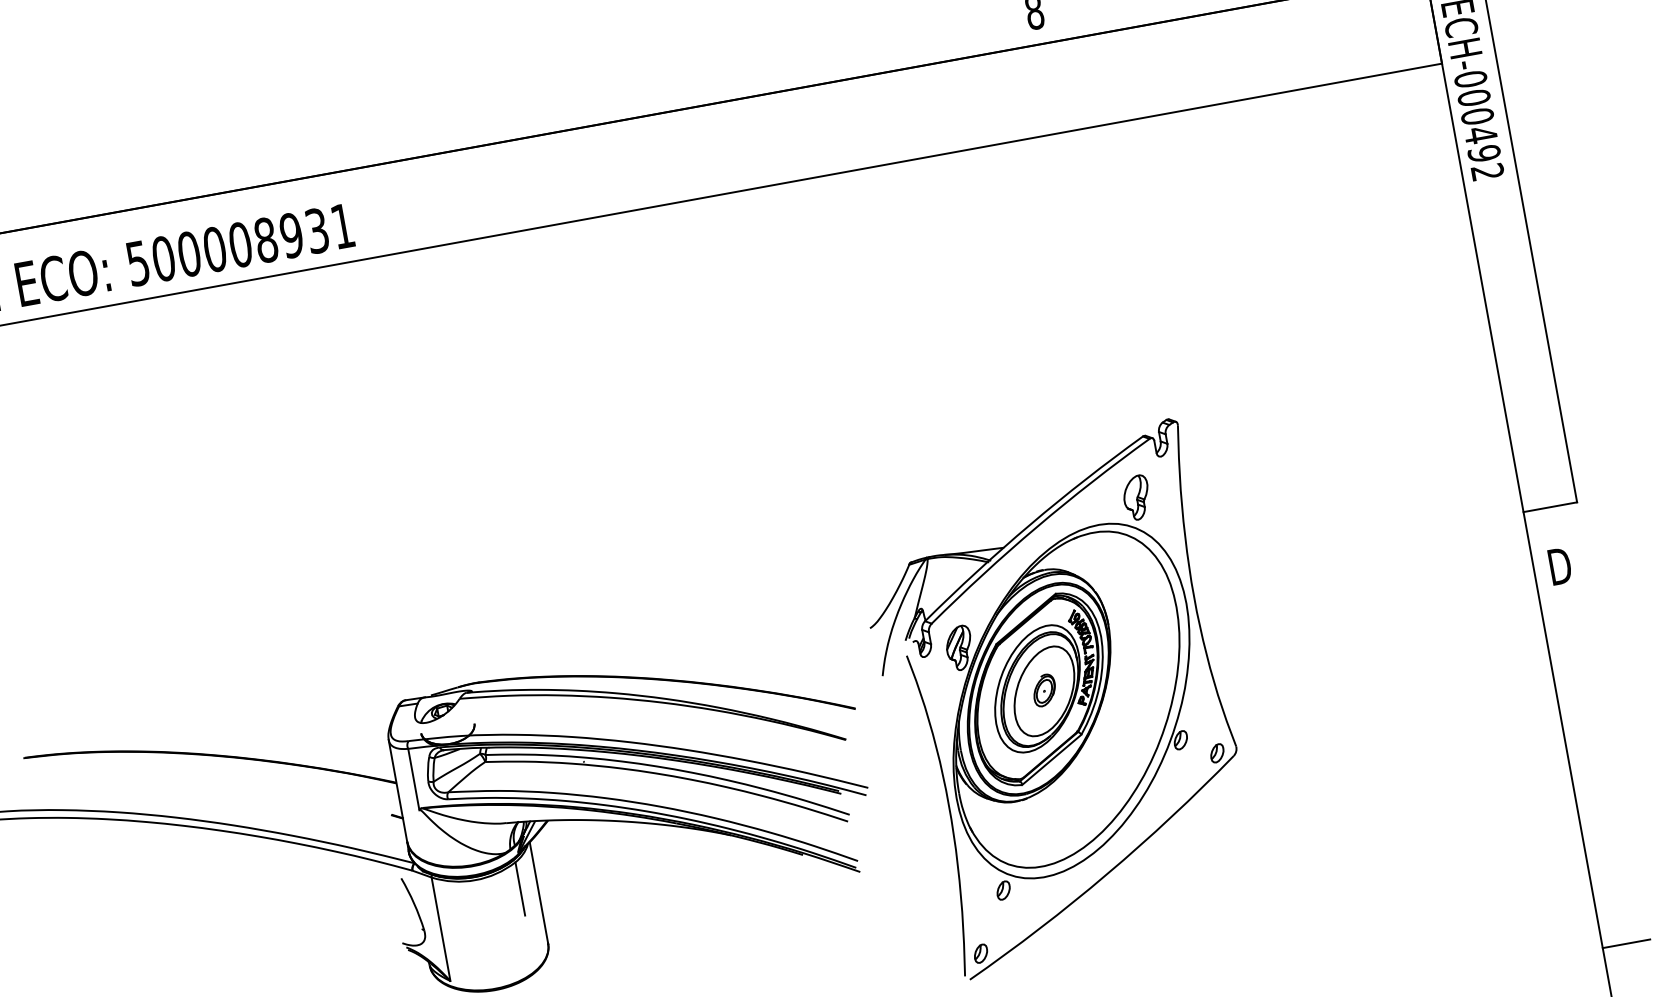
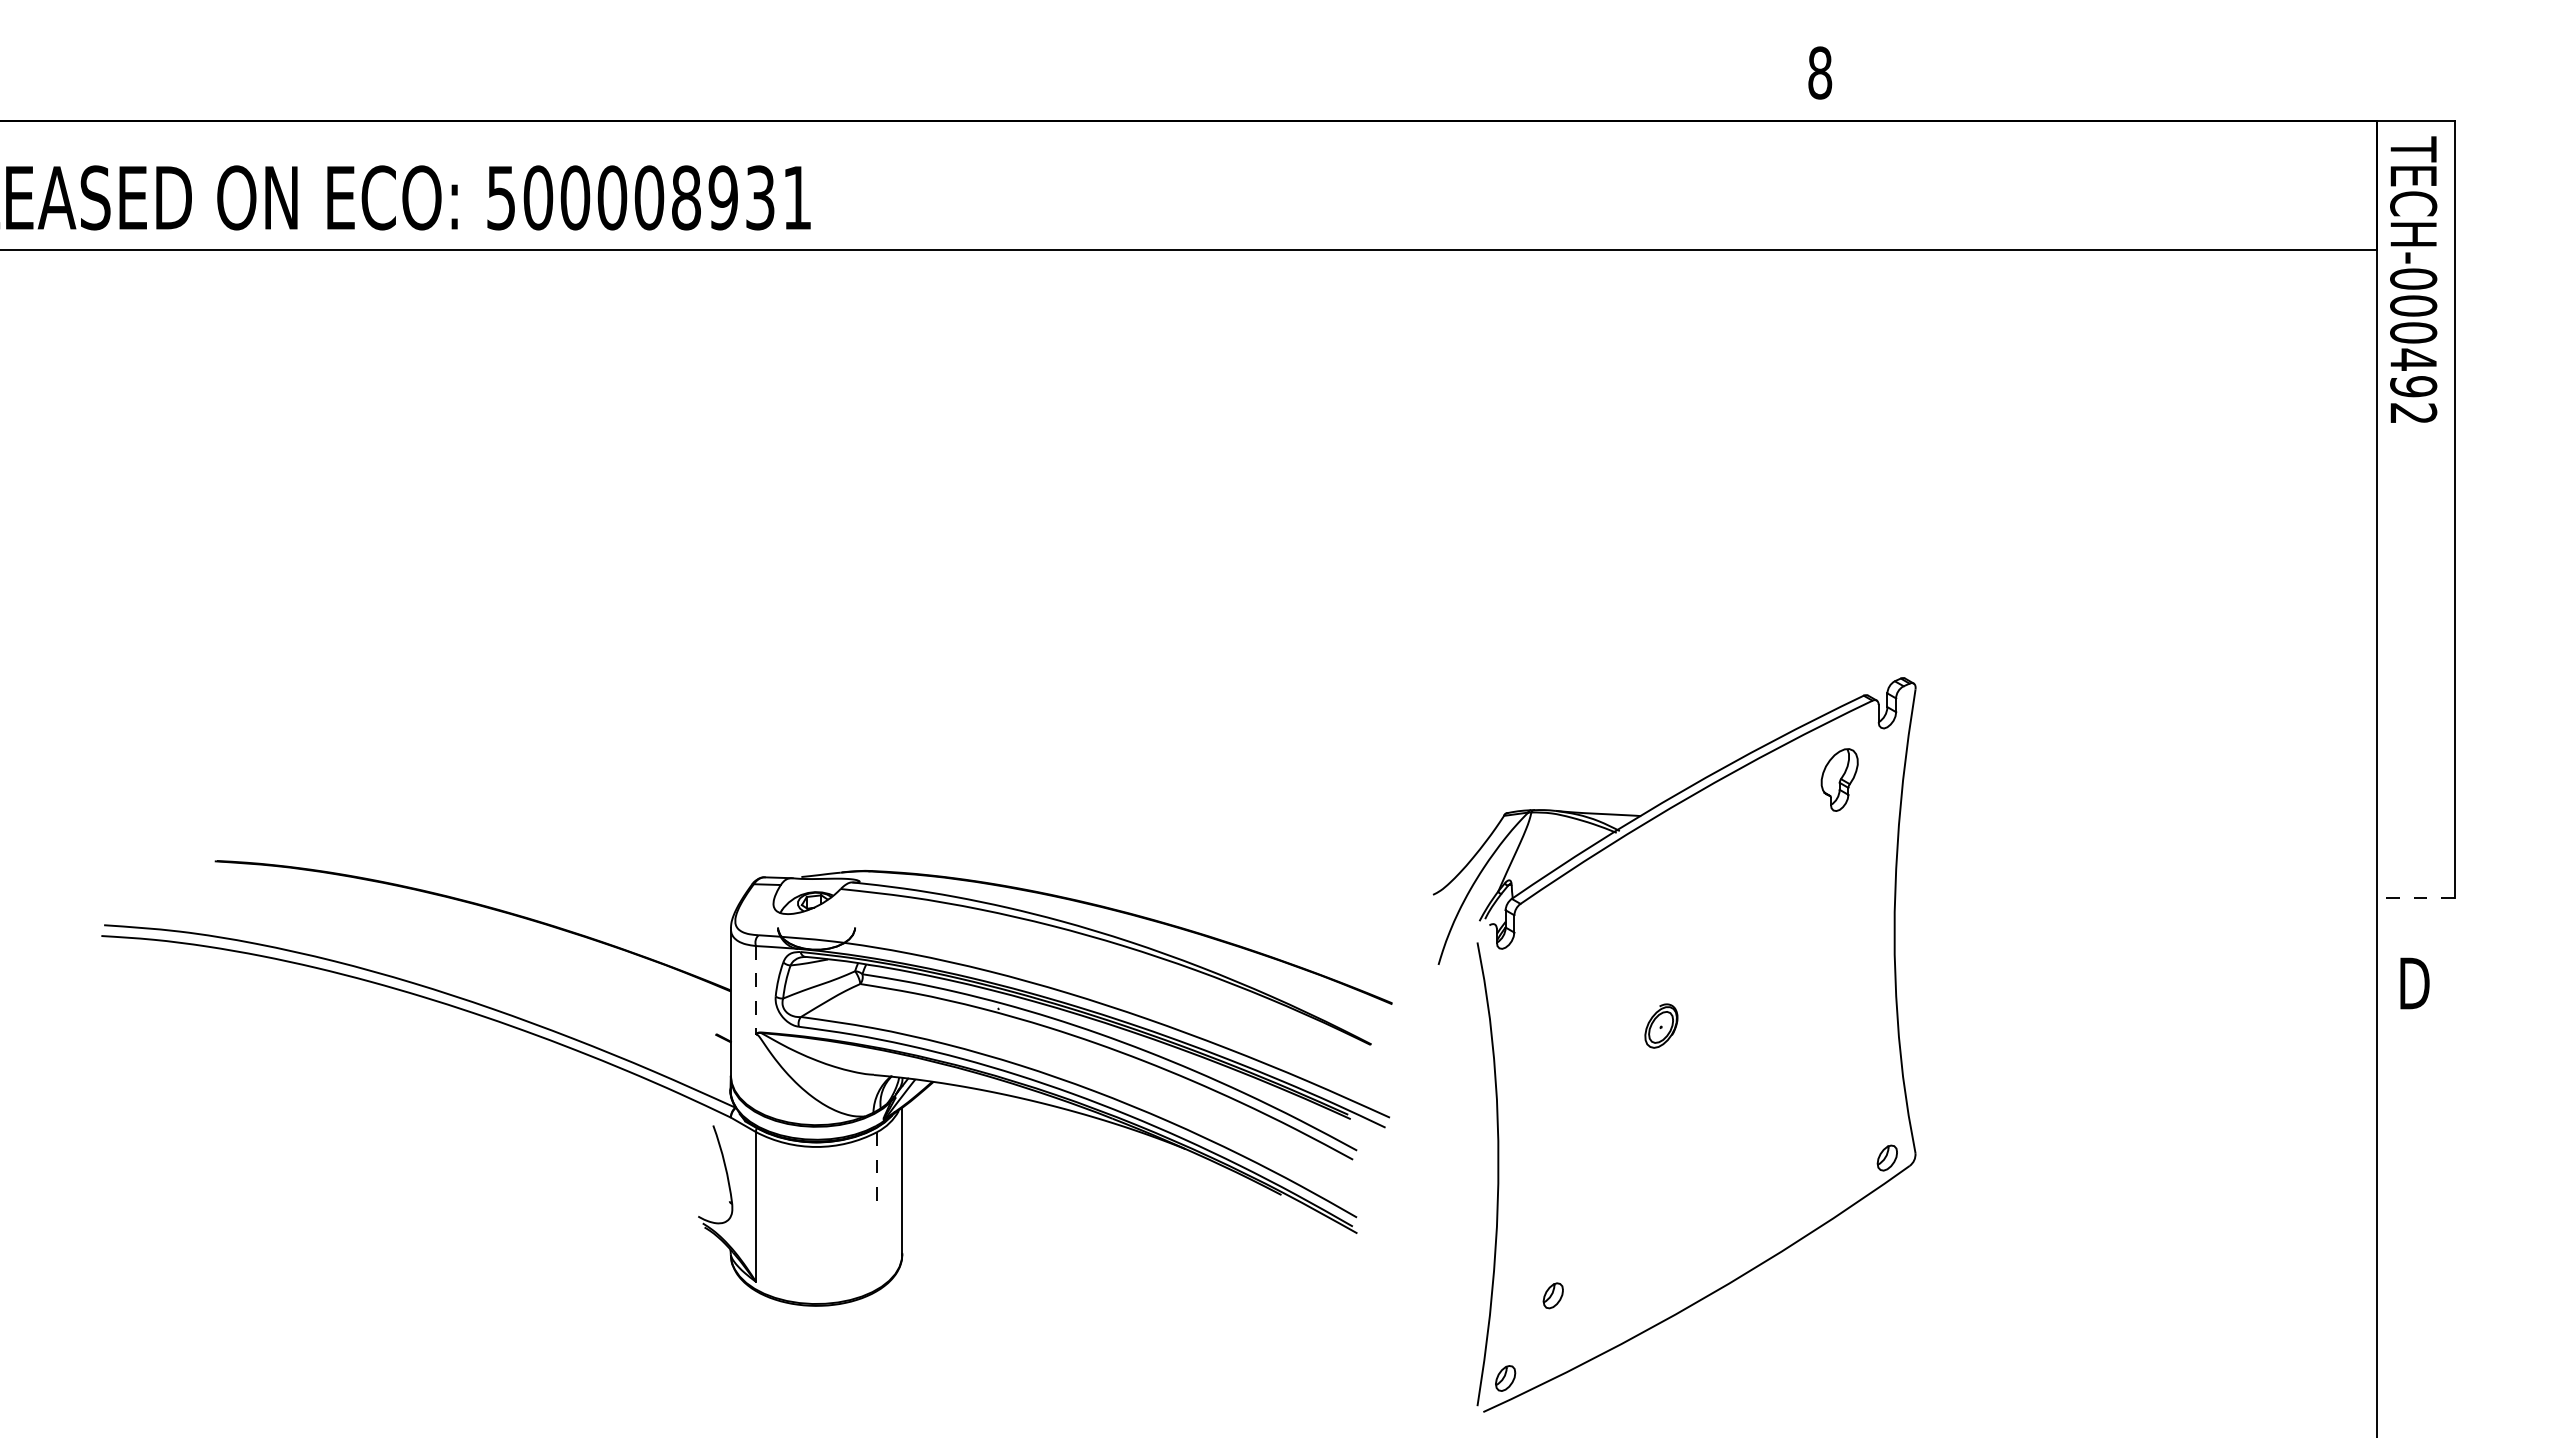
line: (1550, 507) -> (2416, 898), solid -> dashed
part: (1071, 700) -> (1696, 1047), removed
line: (413, 779) -> (755, 990), solid -> dashed
line: (520, 889) -> (877, 1171), solid -> dashed

